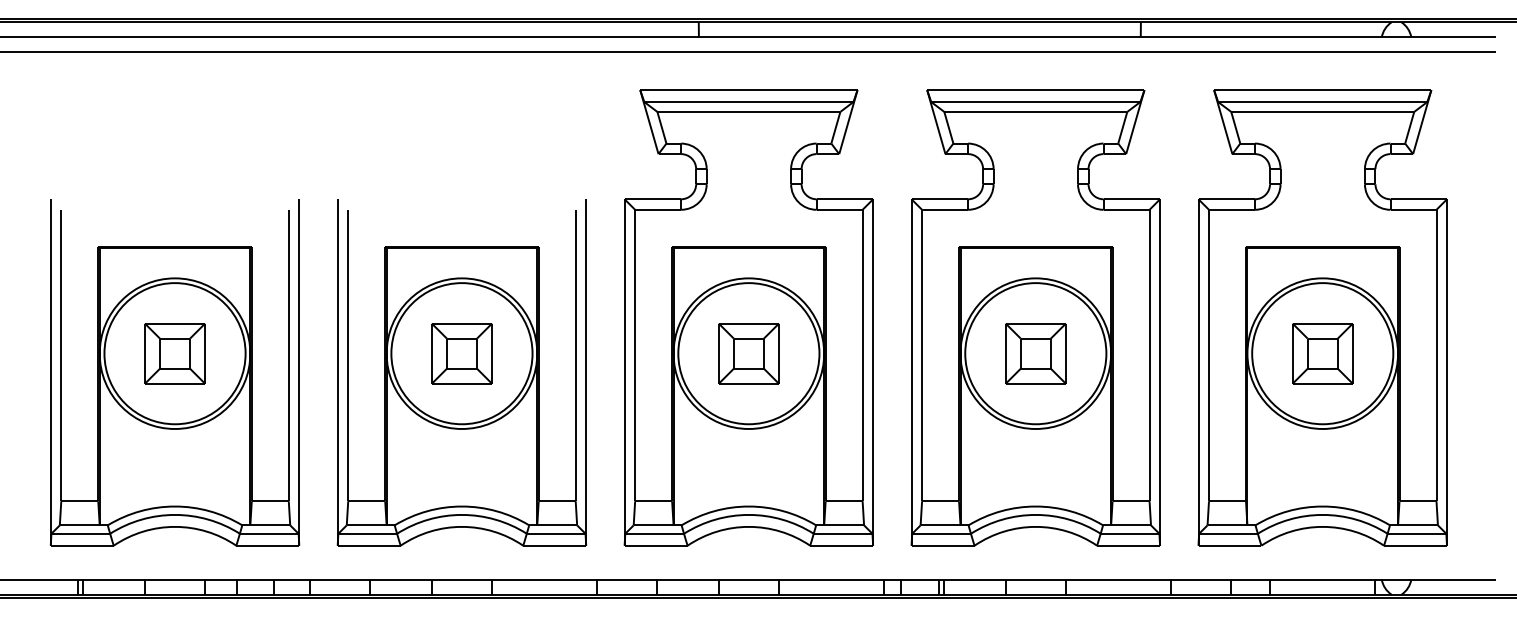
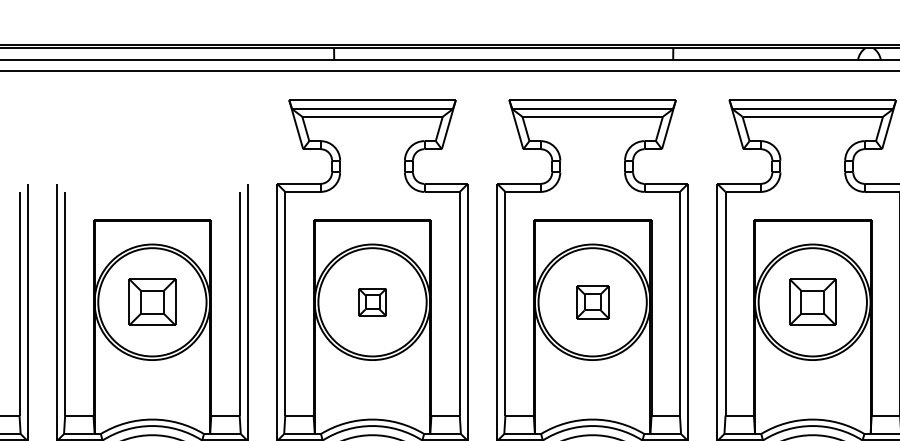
part: (748, 353) -> (372, 302), size x0.6
part: (1035, 353) -> (592, 302), size x0.7

